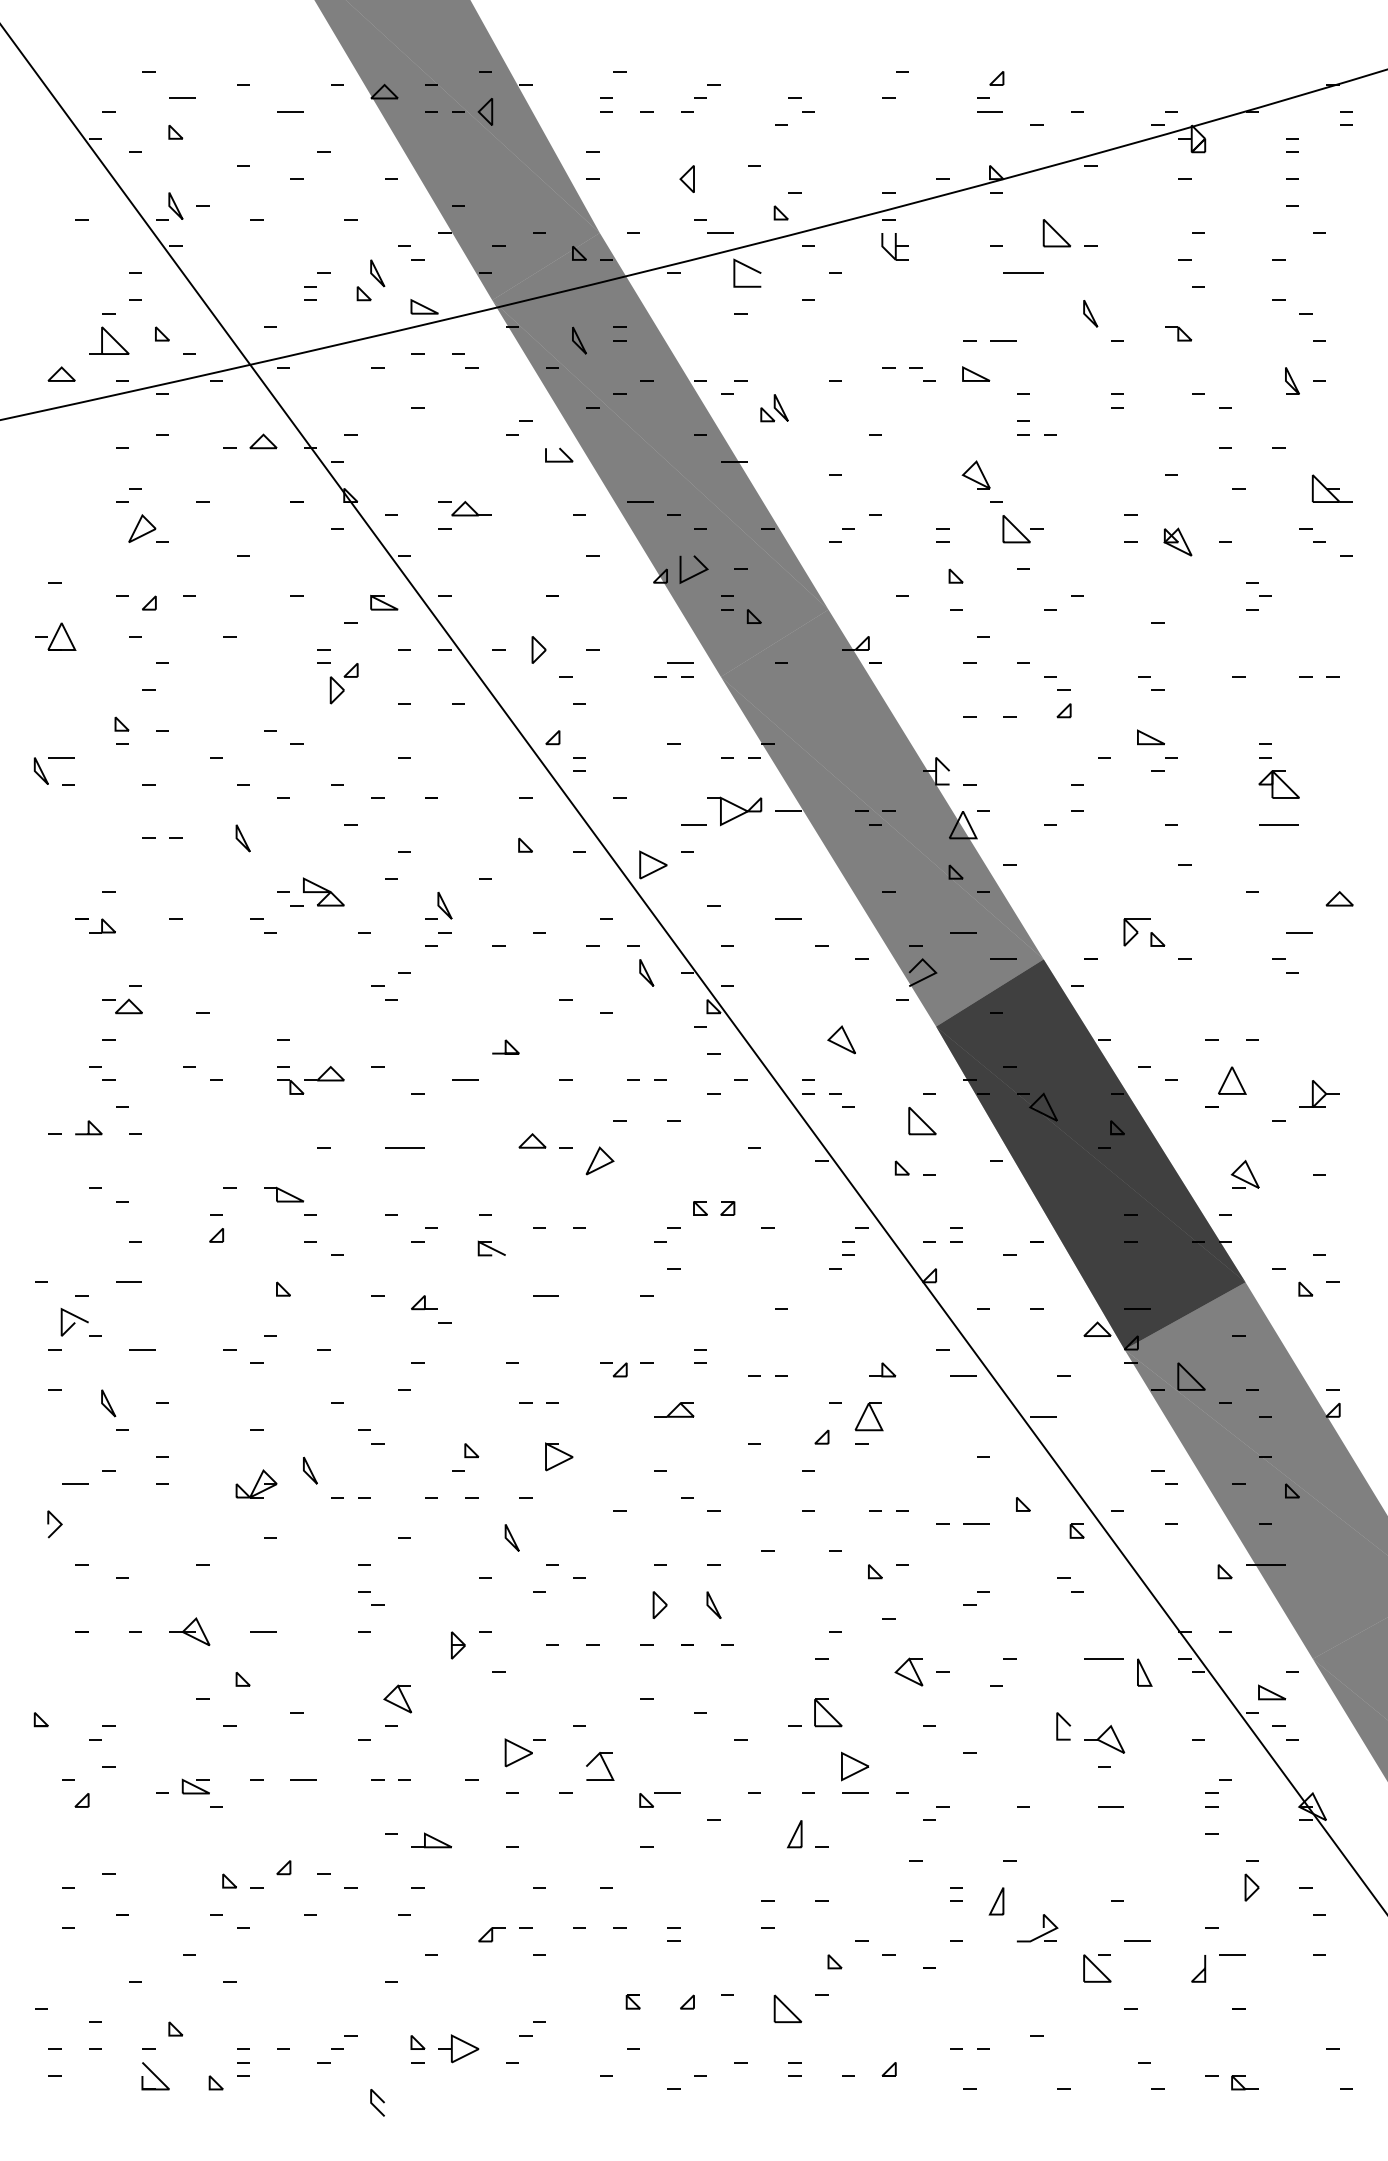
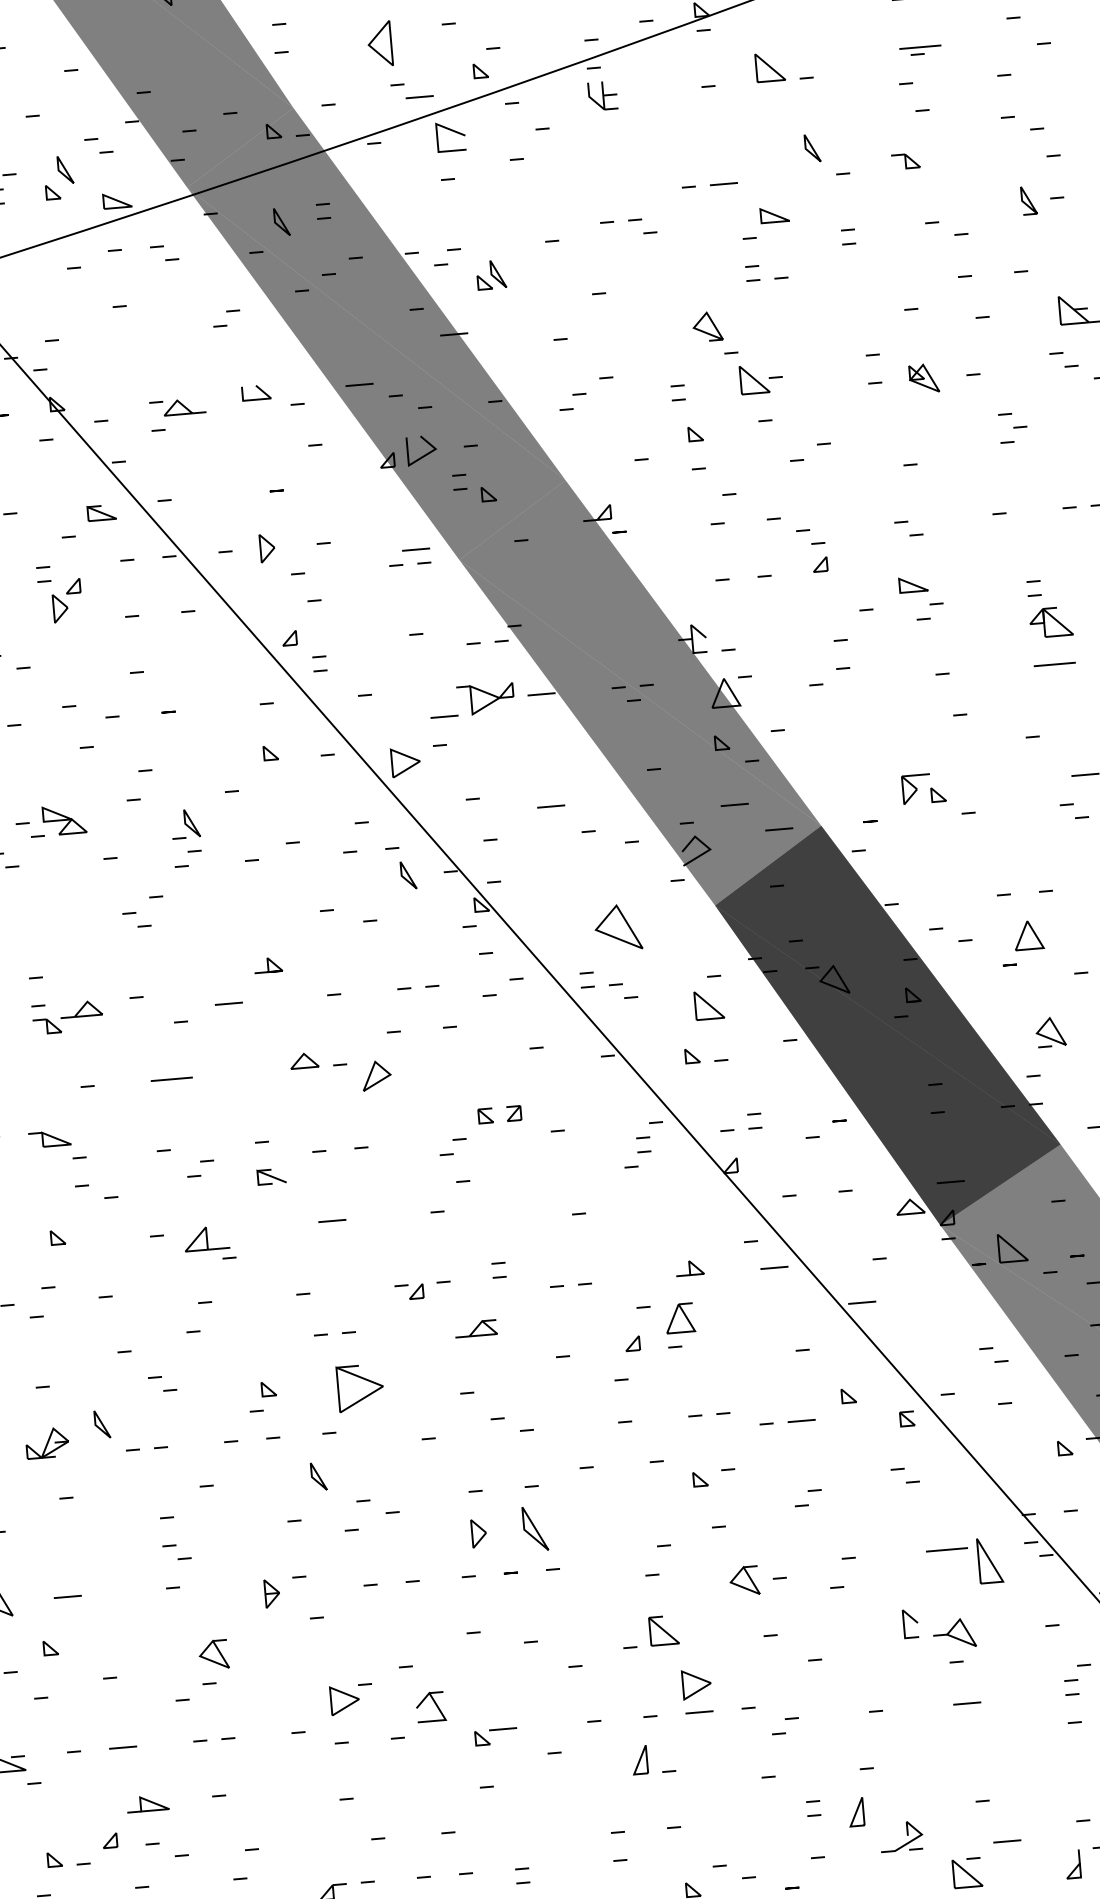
part: (686, 178) -> (378, 43), size x1.6
line: (1023, 272) -> (920, 46), moved
part: (976, 373) -> (774, 214), moved
line: (561, 451) -> (258, 388), moved
part: (841, 1039) -> (617, 927), size x1.6
part: (424, 1302) -> (206, 1238), size x1.6
part: (559, 1456) -> (360, 1387), size x1.6
part: (713, 1604) -> (534, 1528), size x1.6
part: (1144, 1672) -> (990, 1560), size x1.6
part: (431, 1840) -> (147, 1803), moved

